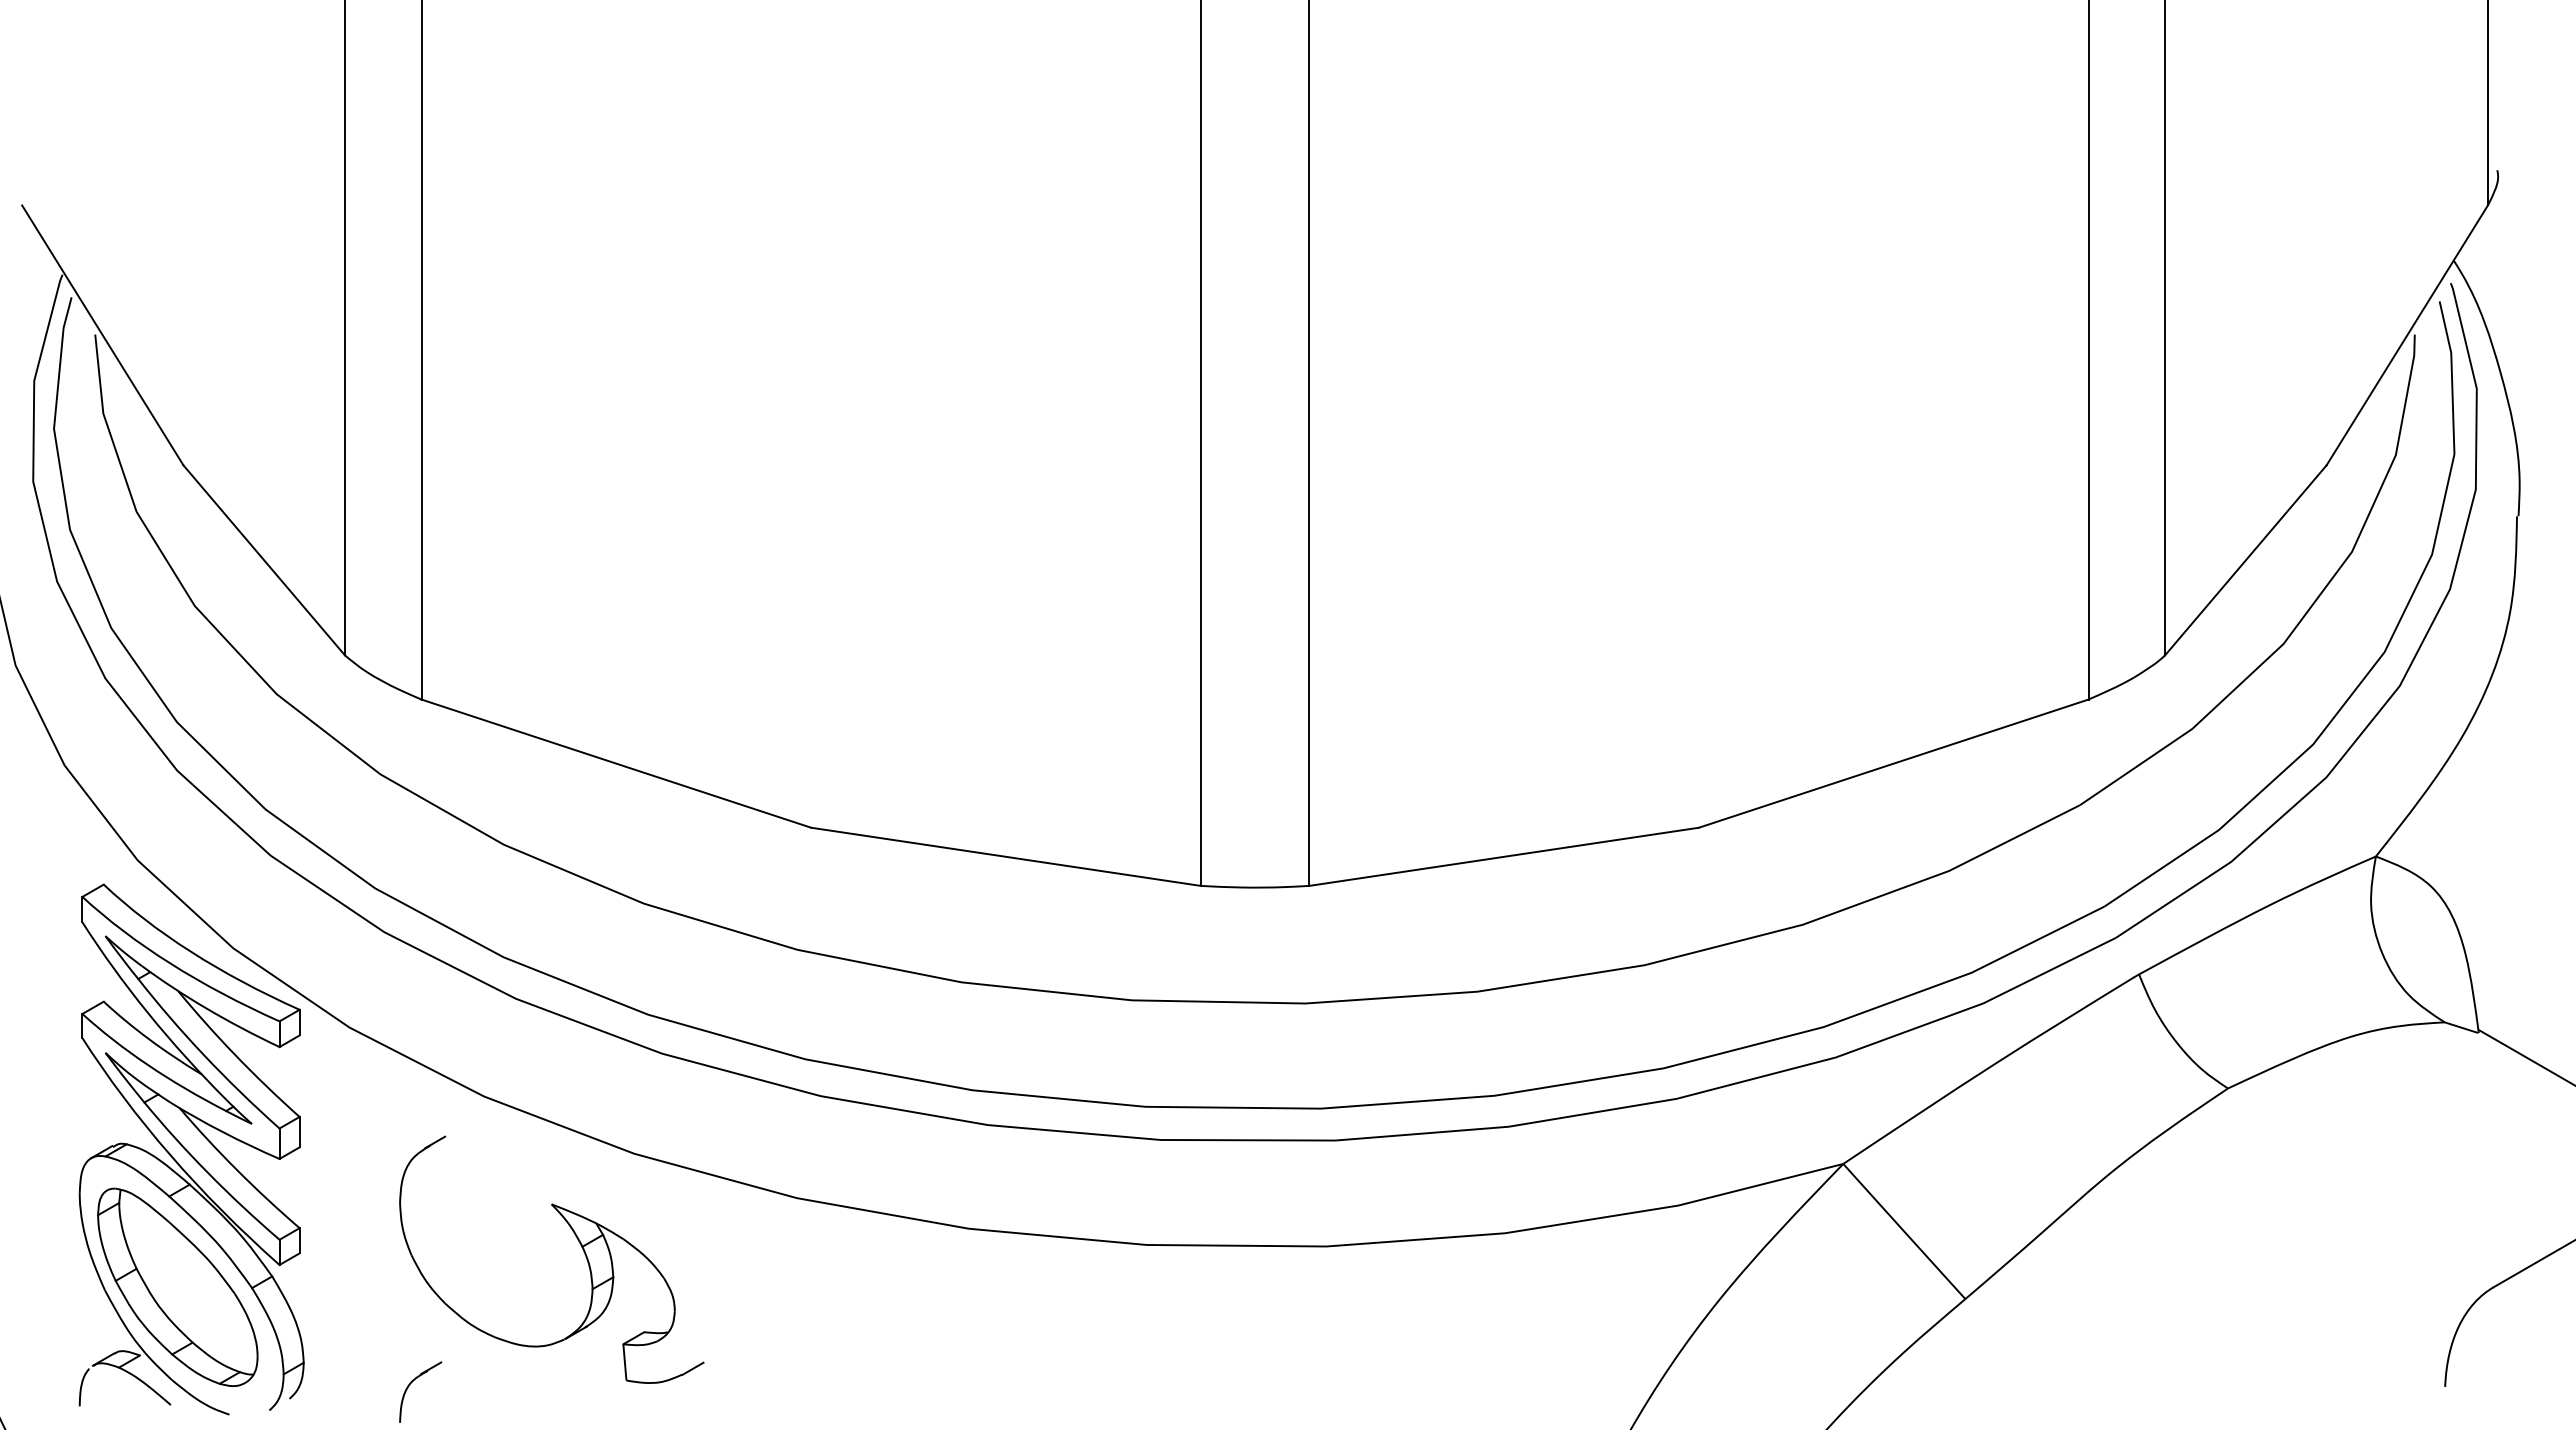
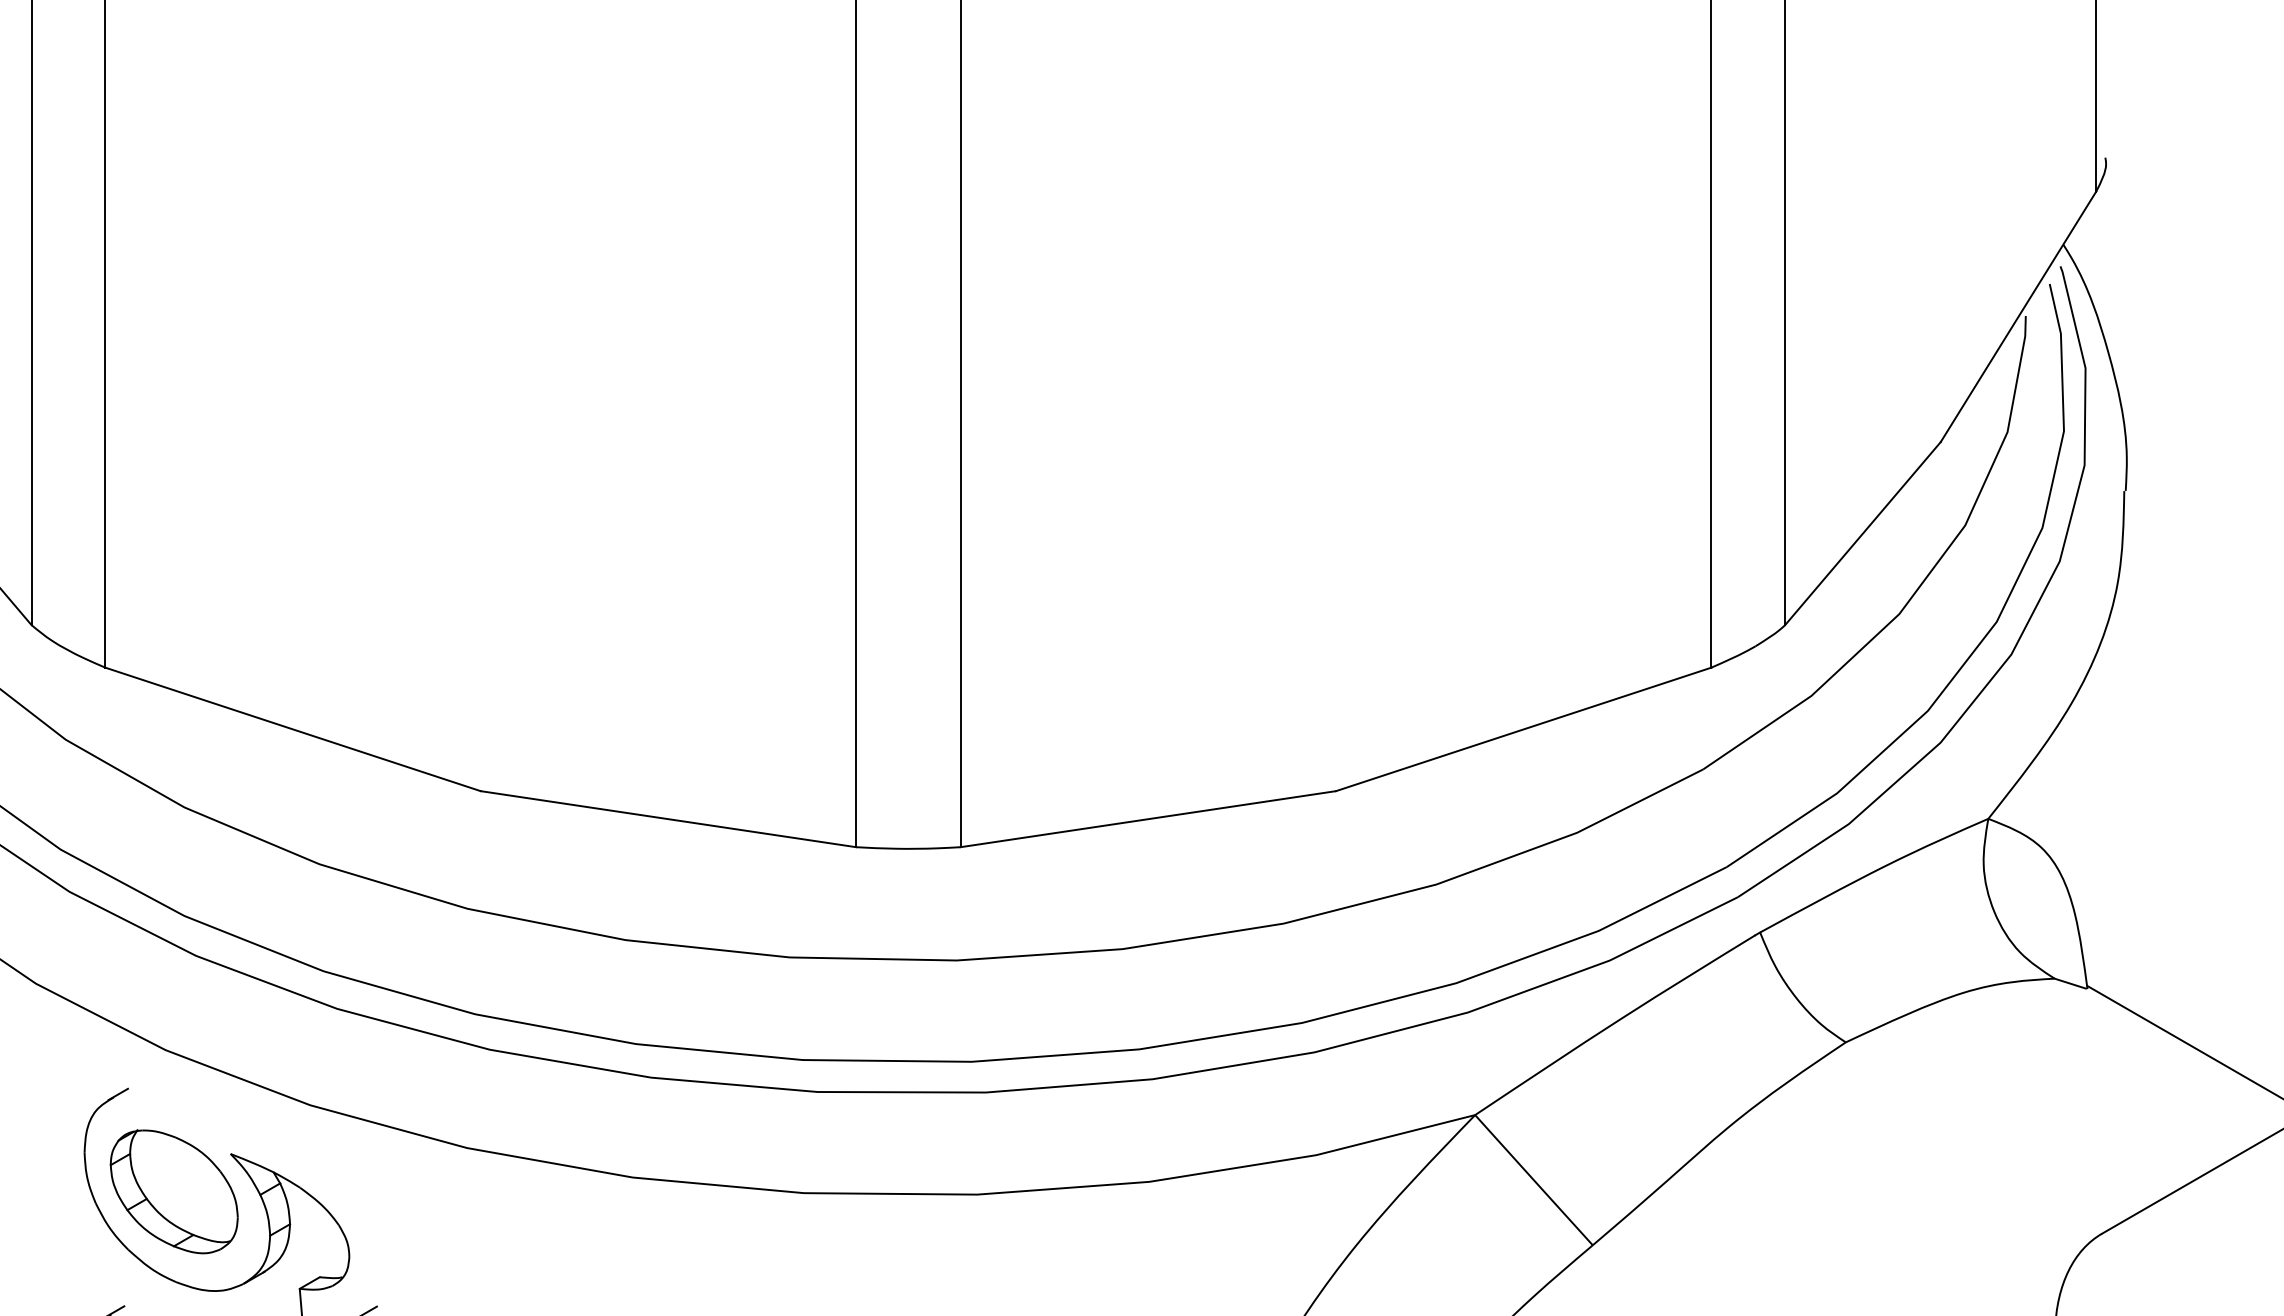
part: (492, 1243) -> (173, 1191), added

